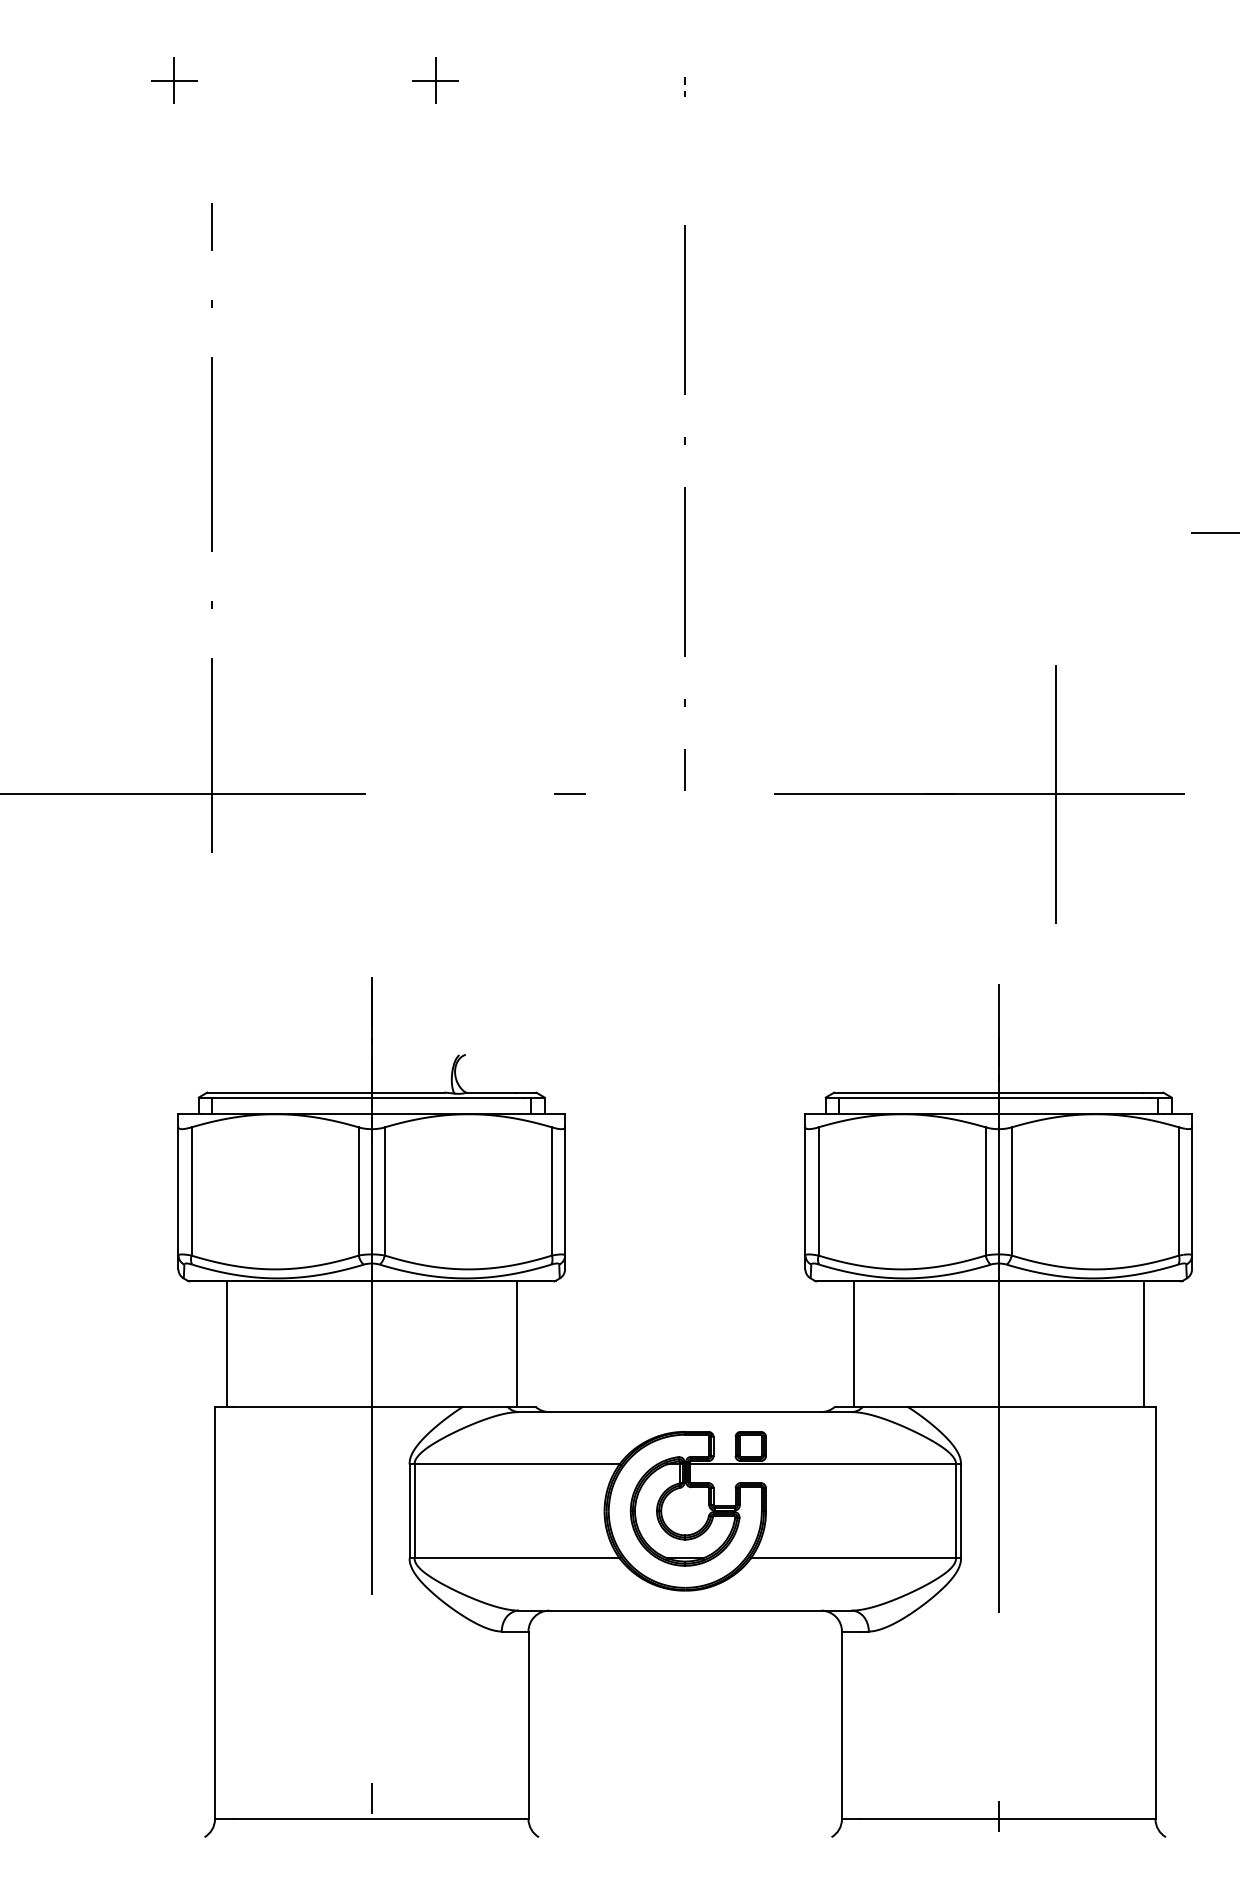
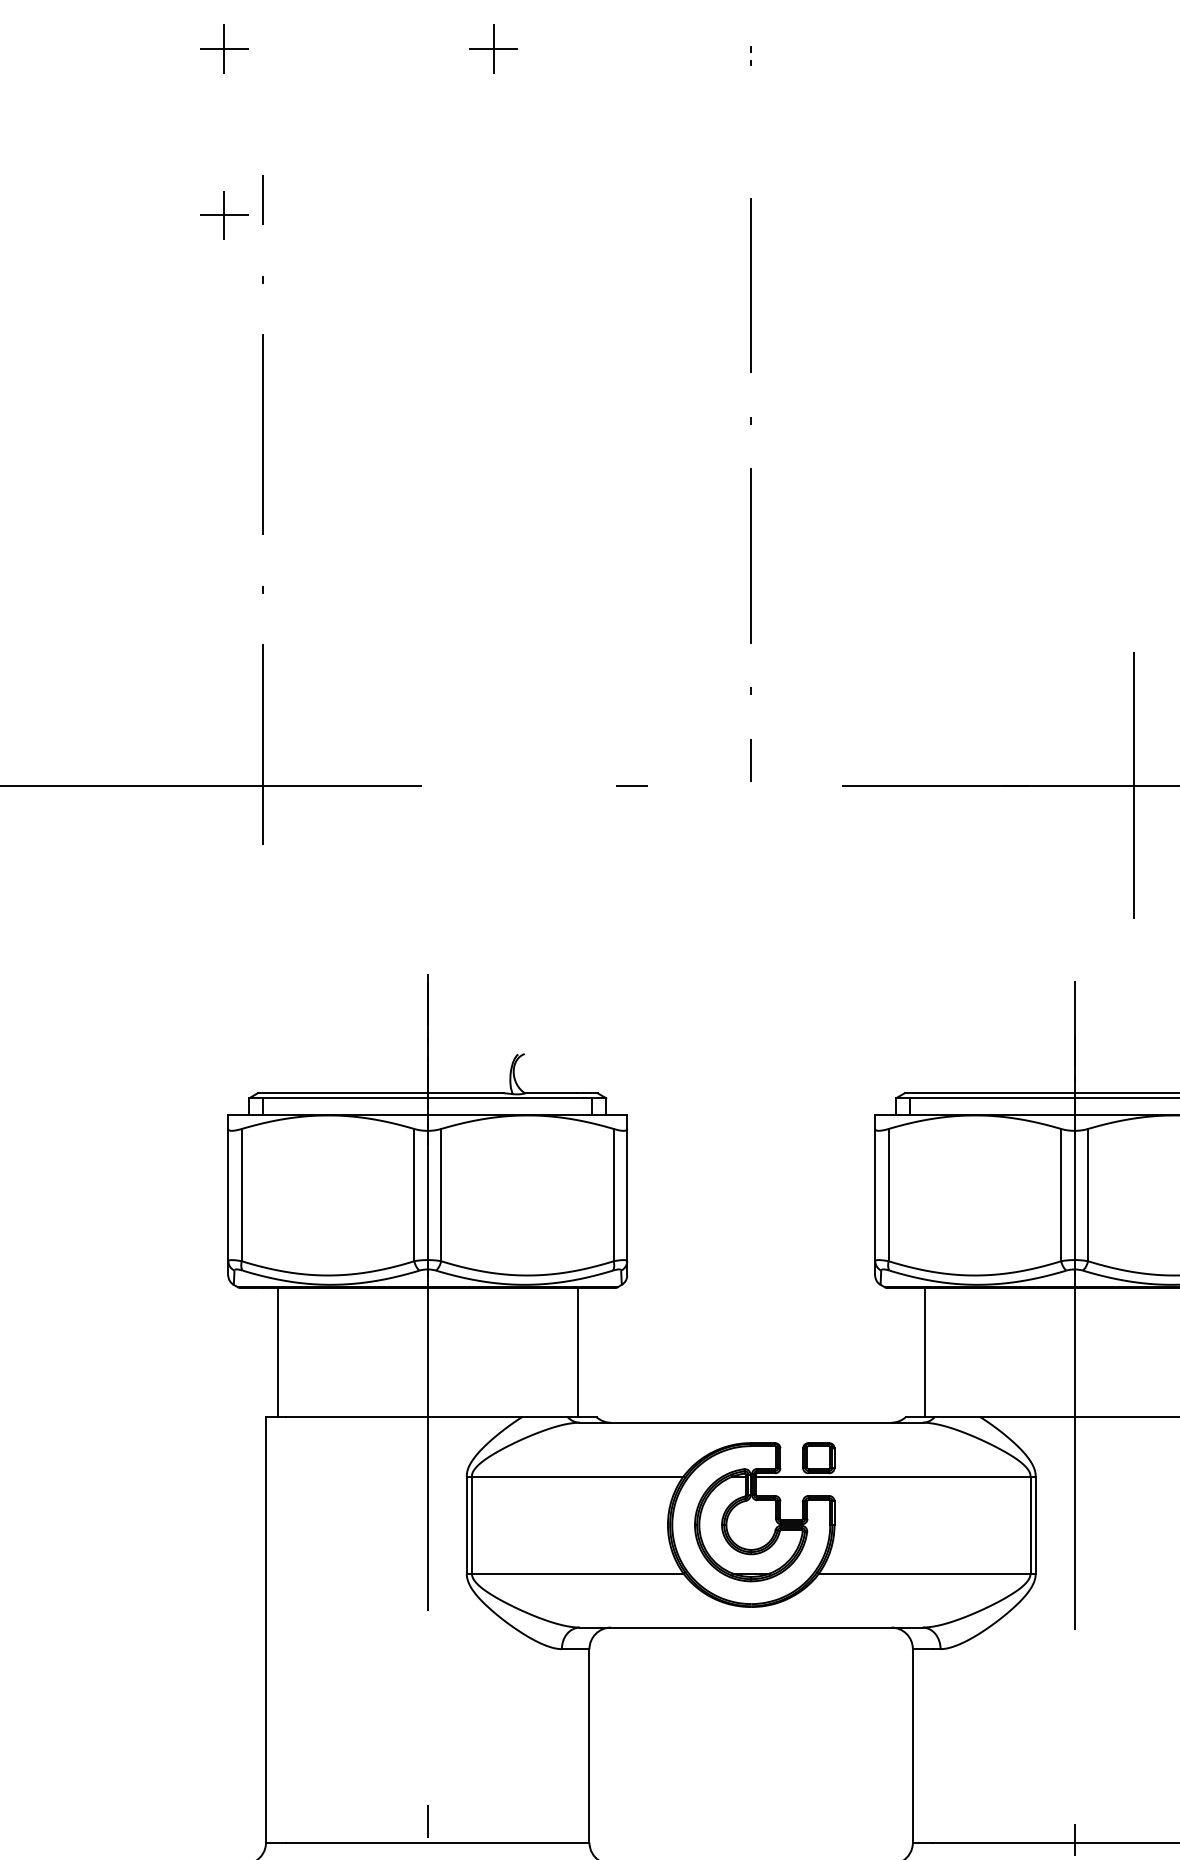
part: (174, 241) -> (224, 215), added

